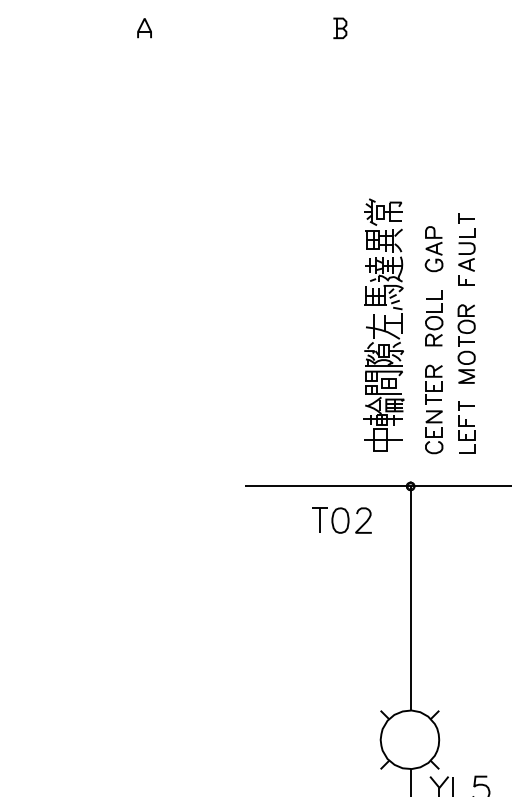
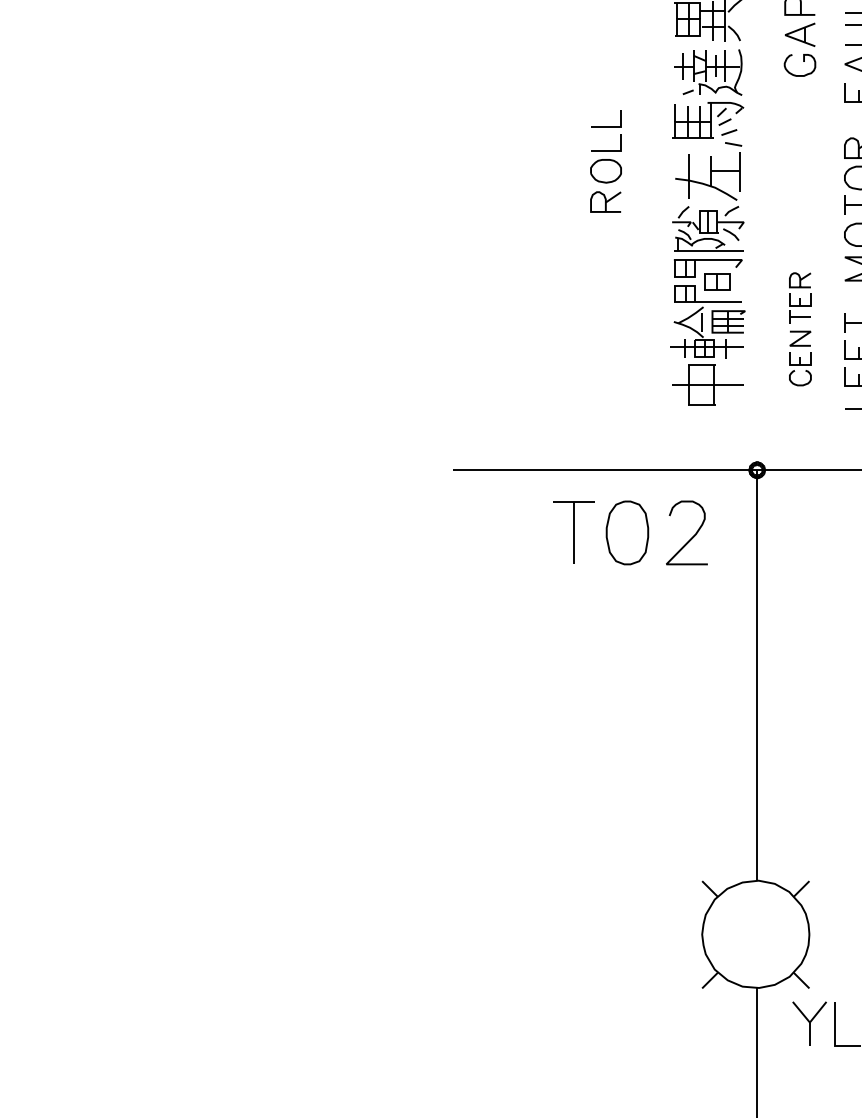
part: (434, 318) -> (606, 162), moved
part: (434, 409) -> (800, 329), size x0.7
part: (341, 520) -> (630, 532), size x1.4

